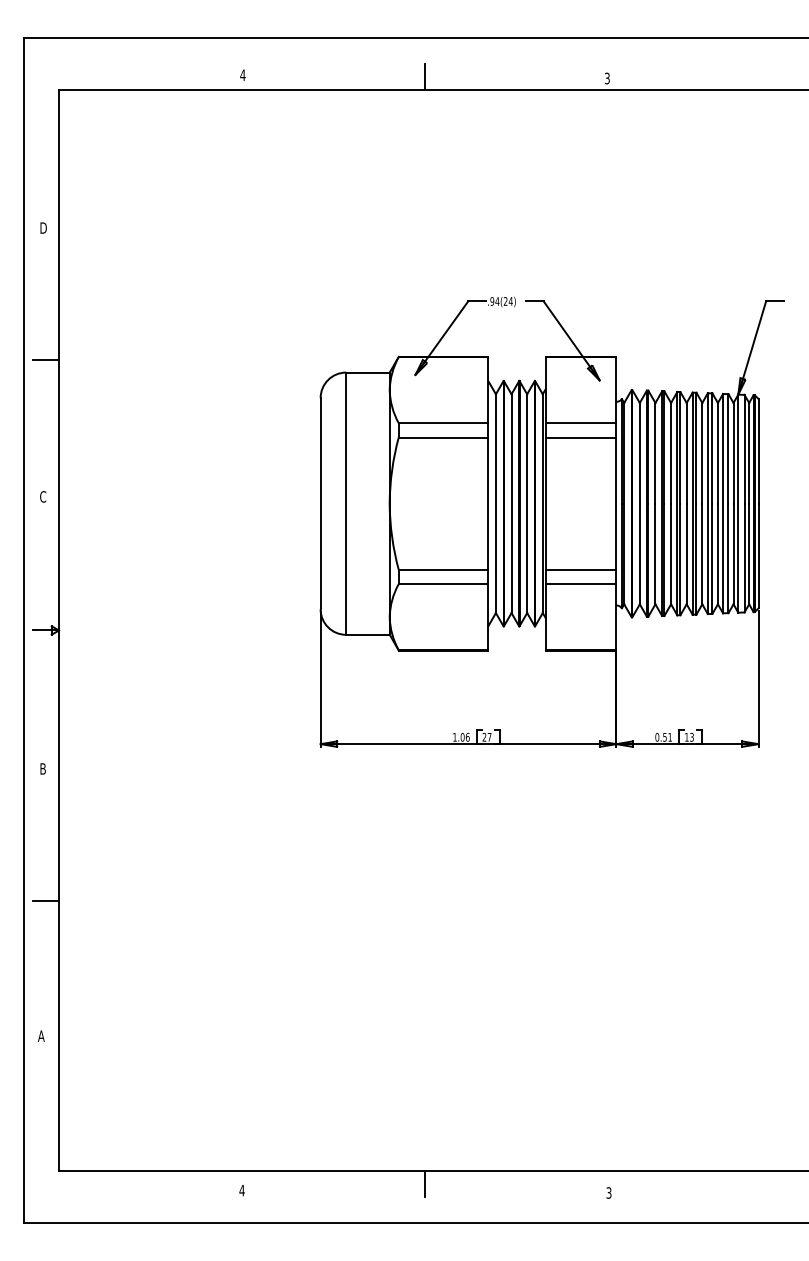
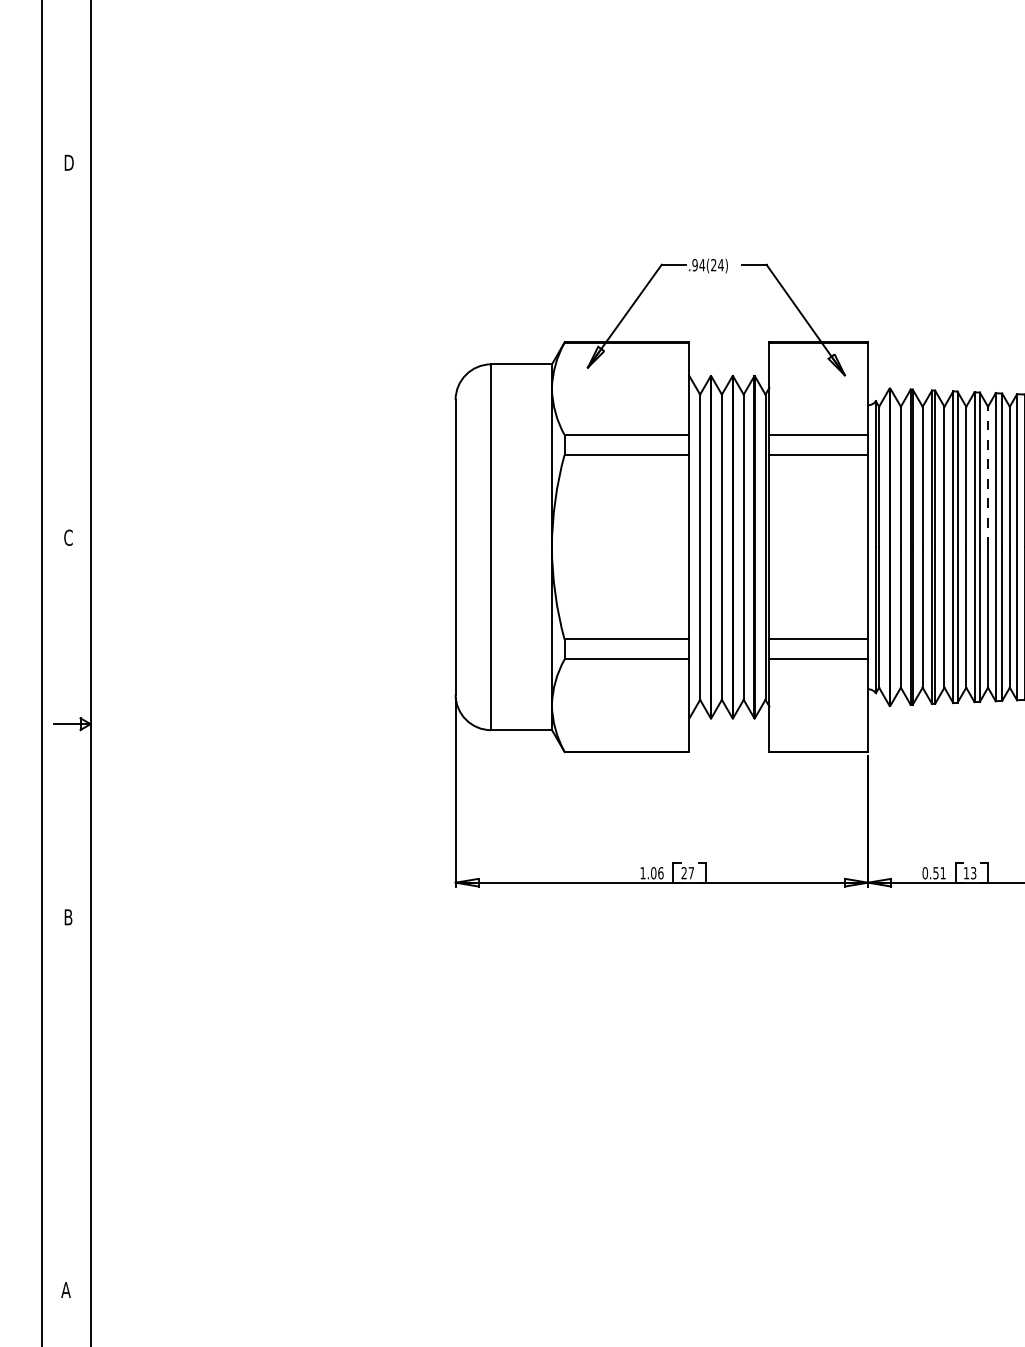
line: (45, 360) -> (71, 347), removed
line: (702, 452) -> (988, 475), solid -> dashed
line: (45, 900) -> (71, 1100), removed

